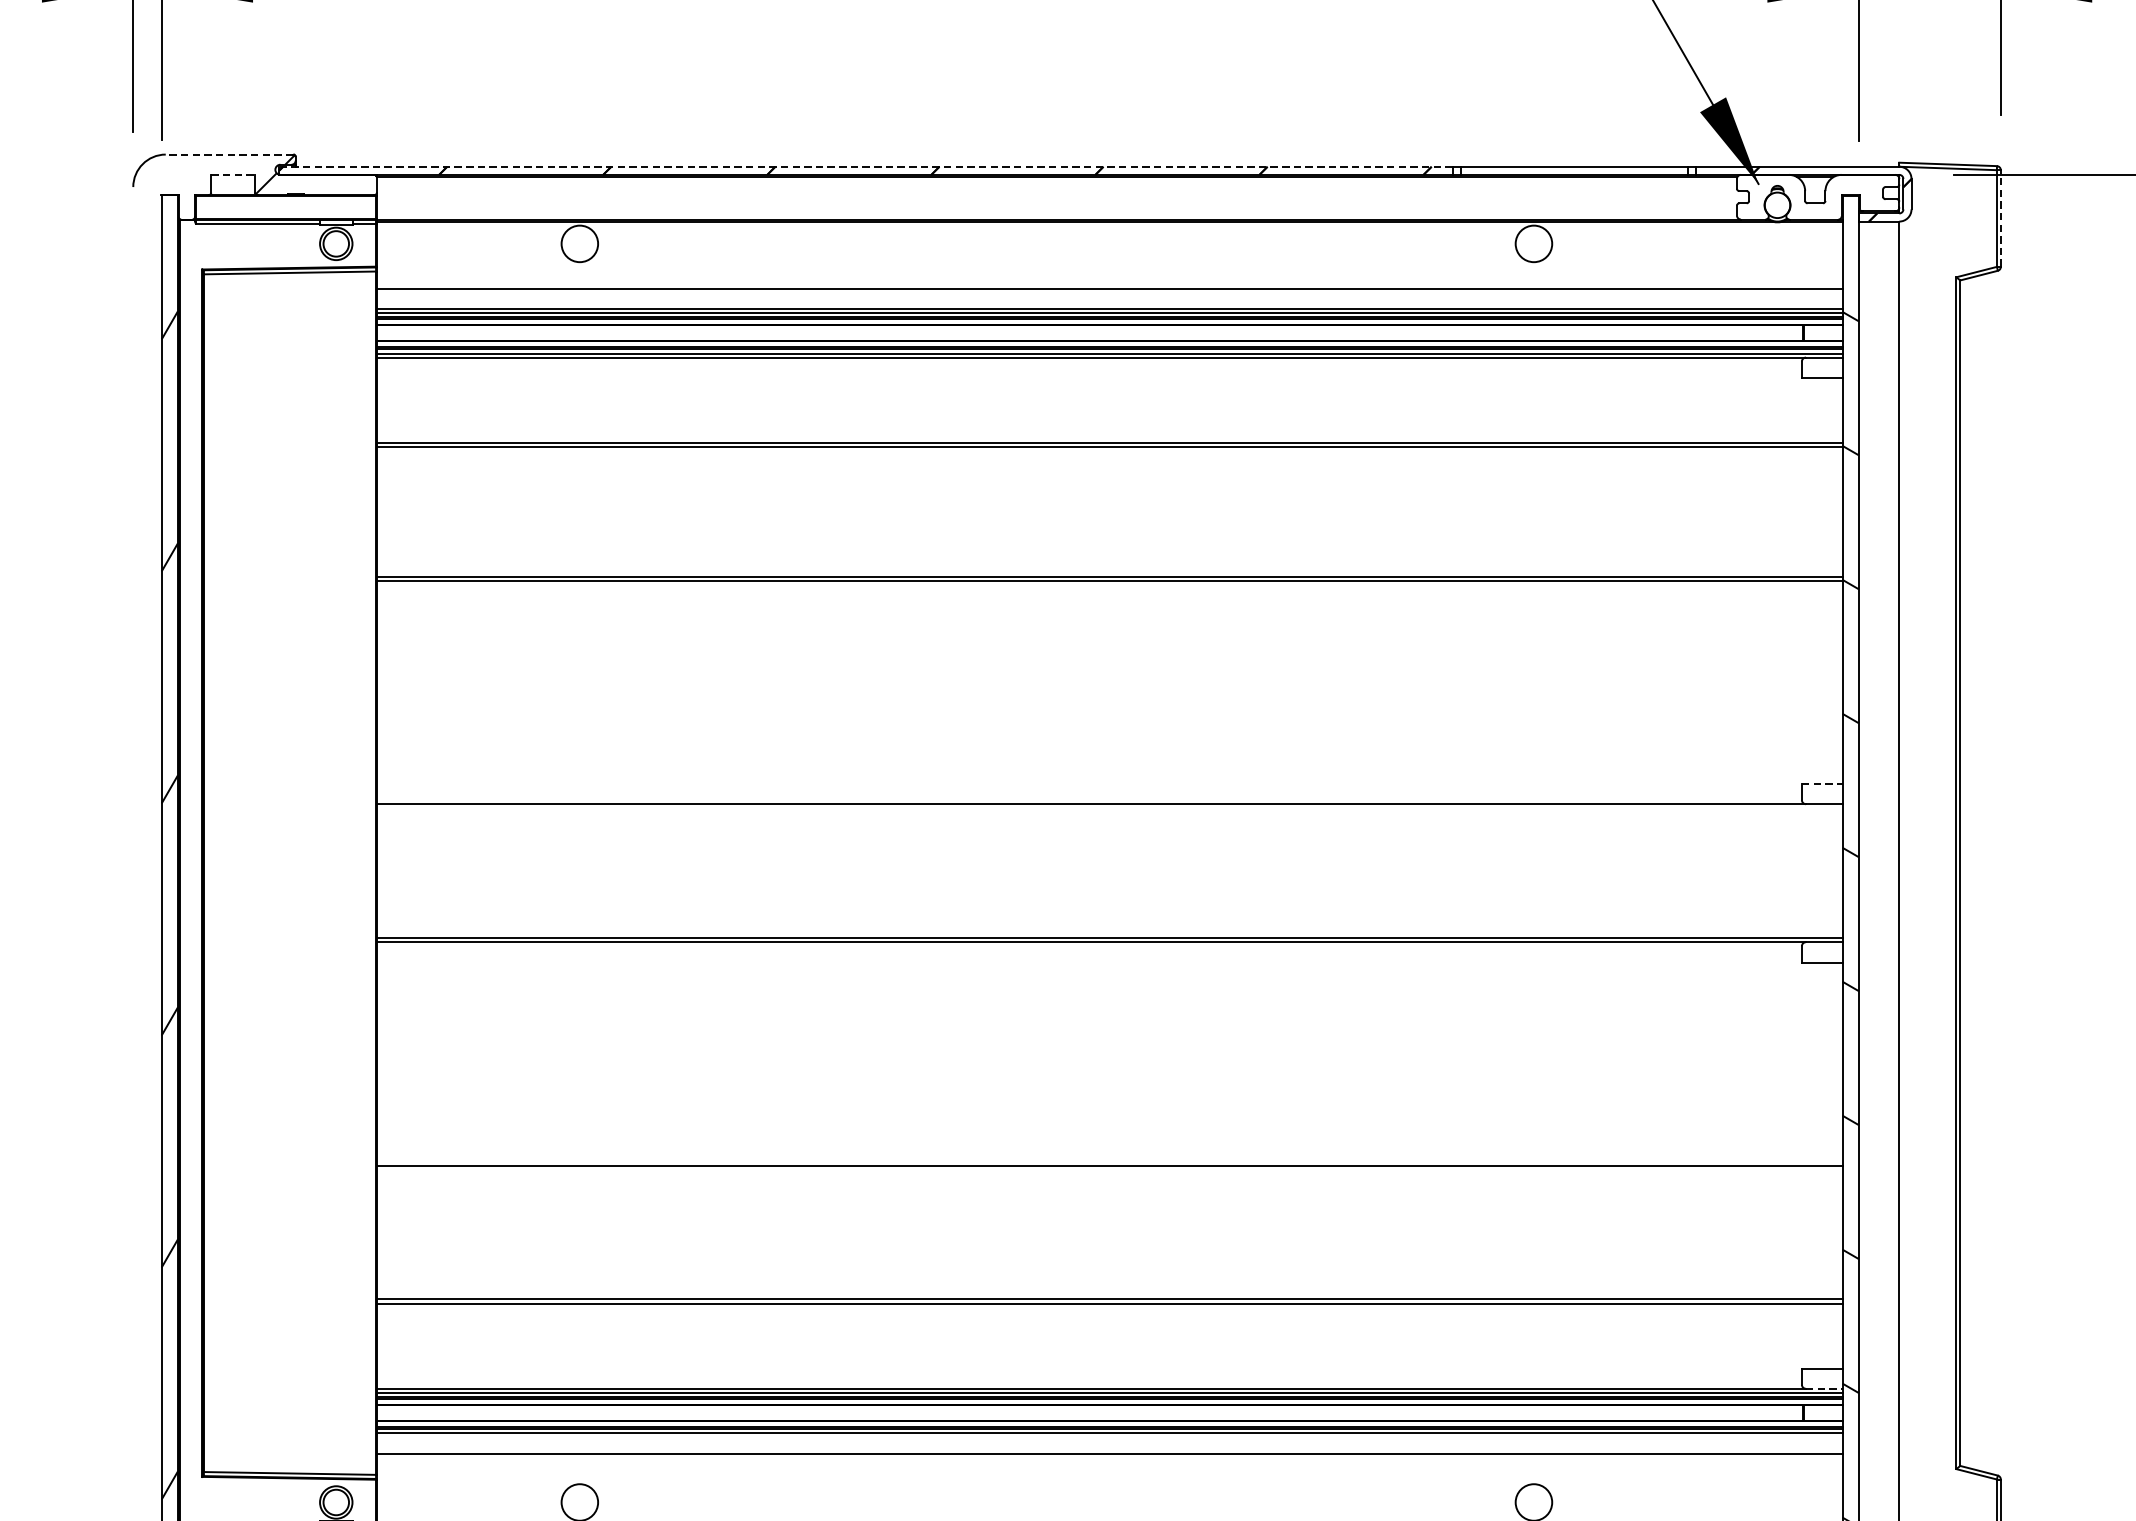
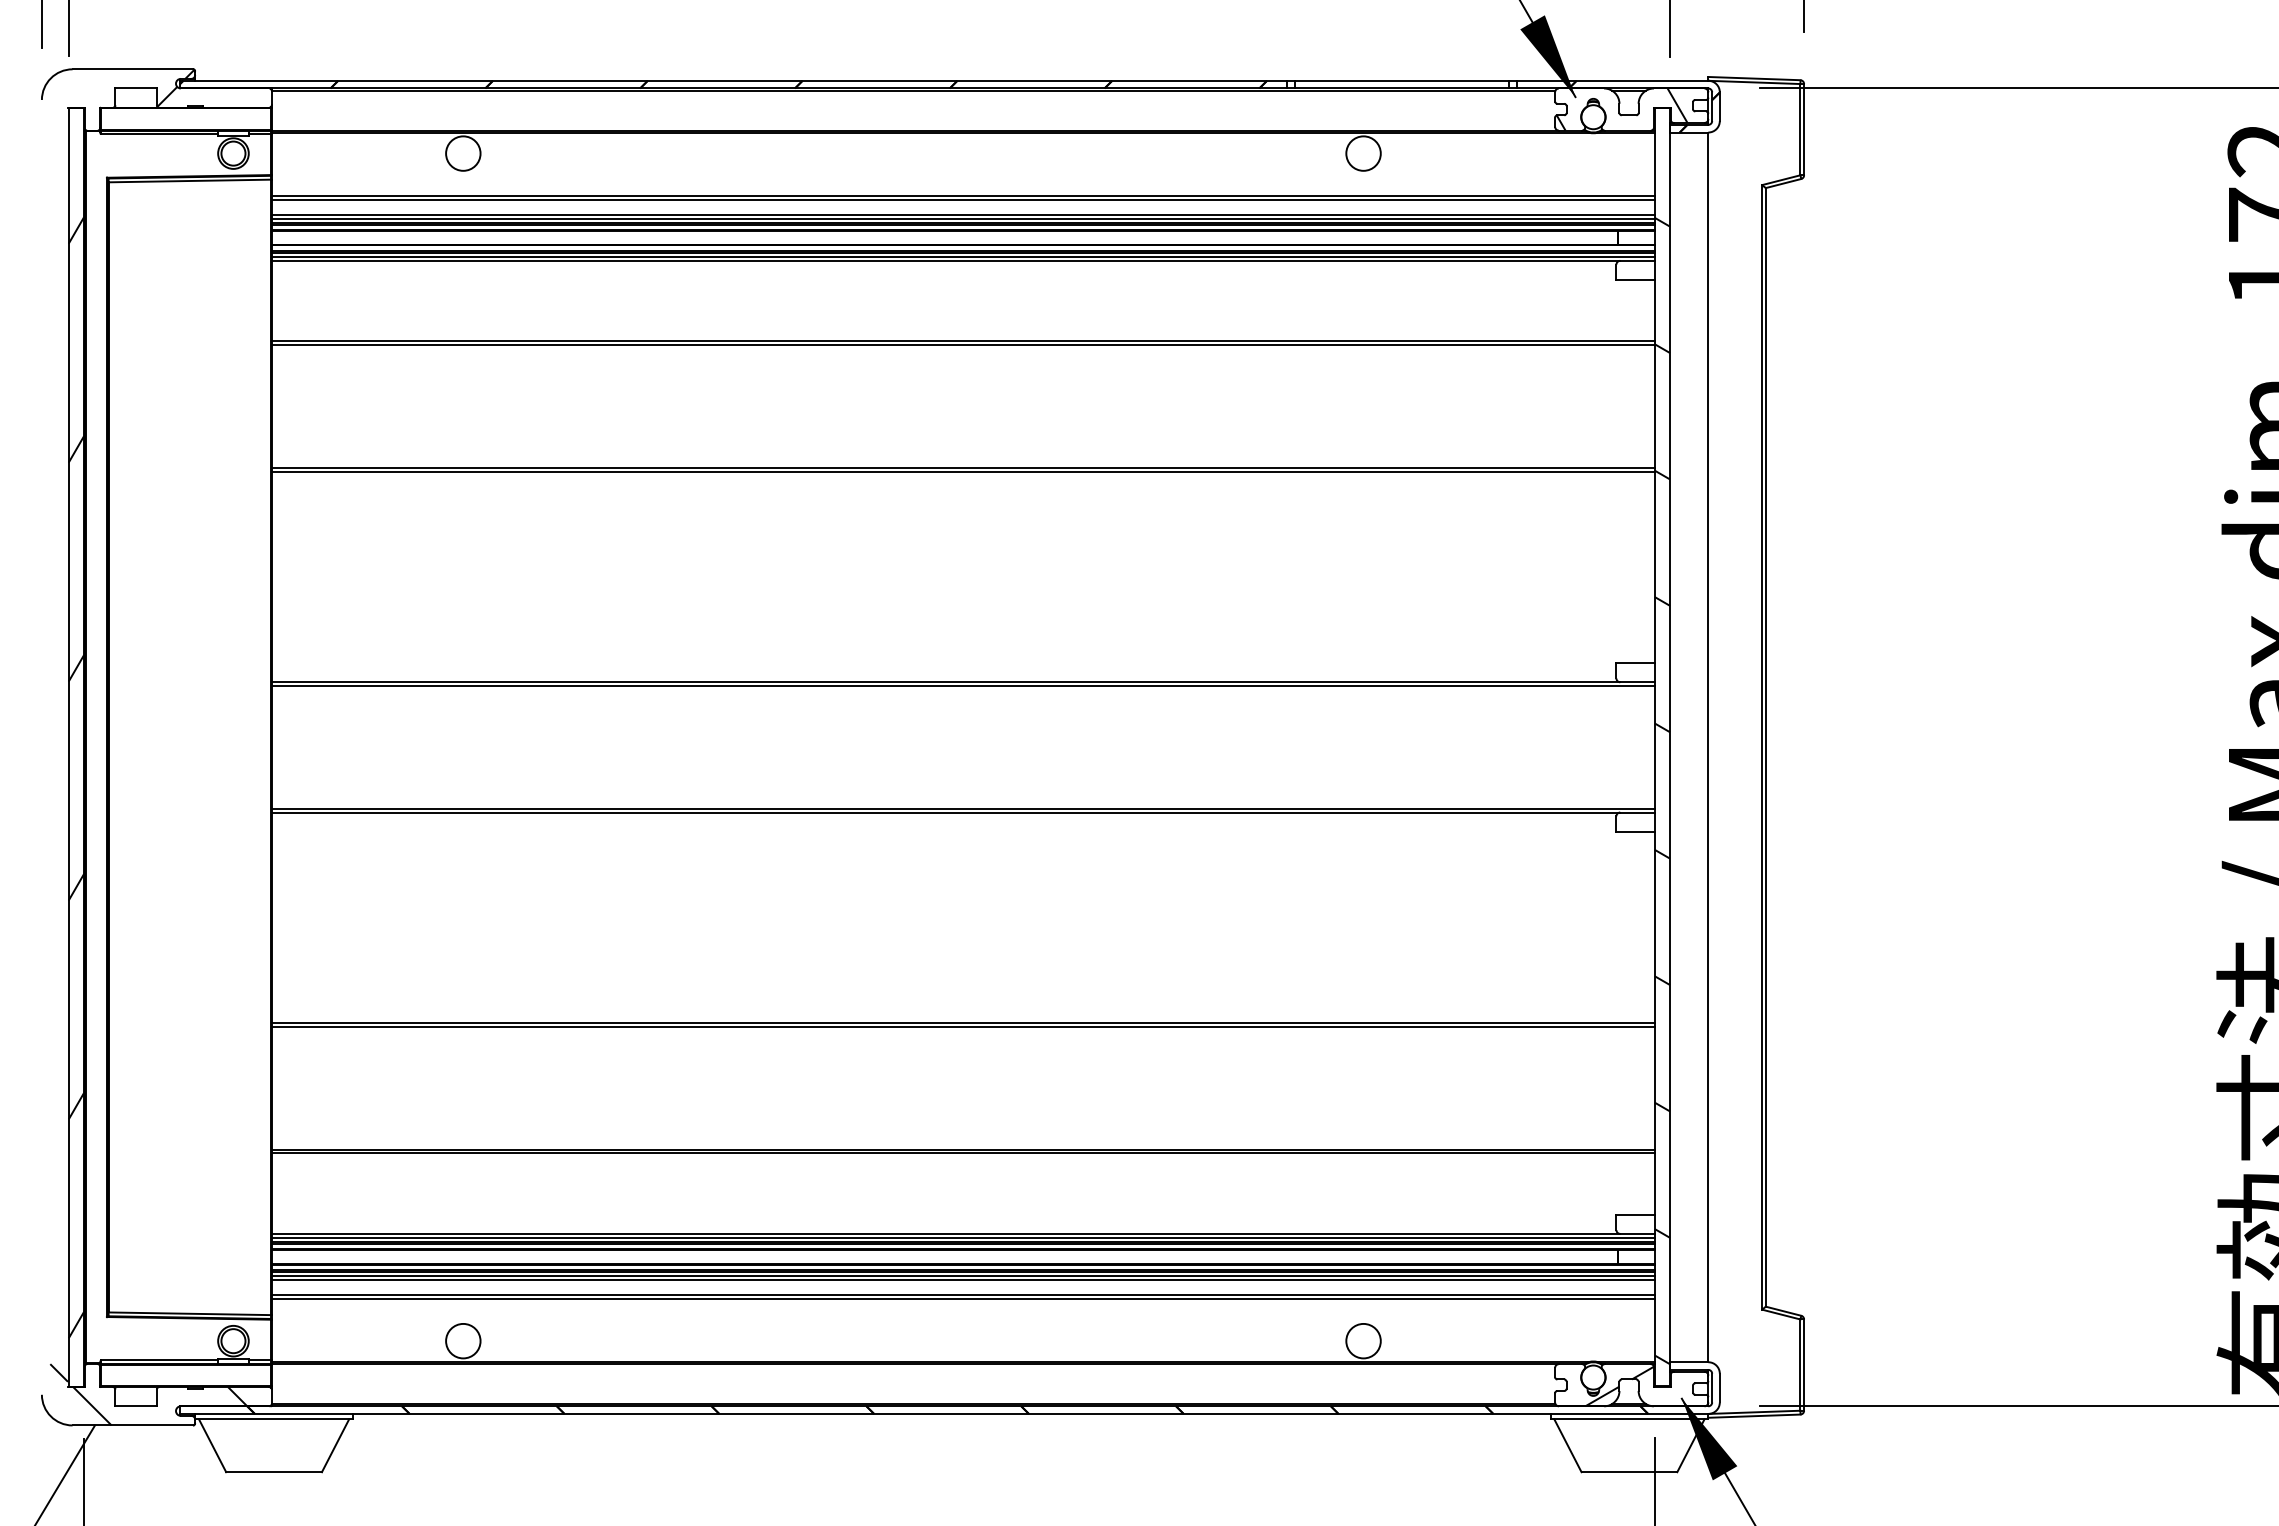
line: (229, 154) -> (132, 69), dashed -> solid
line: (866, 166) -> (733, 80), dashed -> solid
line: (233, 174) -> (136, 88), dashed -> solid
hatch: (1807, 197) -> (1621, 109), added
line: (2001, 218) -> (1804, 129), dashed -> solid
line: (1108, 292) -> (962, 199), added
line: (1823, 784) -> (1636, 663), dashed -> solid
line: (1108, 808) -> (962, 686), added
line: (1108, 1170) -> (962, 1027), added
line: (1824, 1388) -> (1637, 1233), dashed -> solid
line: (1108, 1437) -> (962, 1279), added
line: (1108, 1458) -> (962, 1299), added

